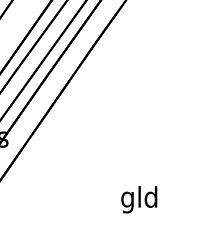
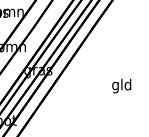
text: (138, 198) -> (121, 85), moved

